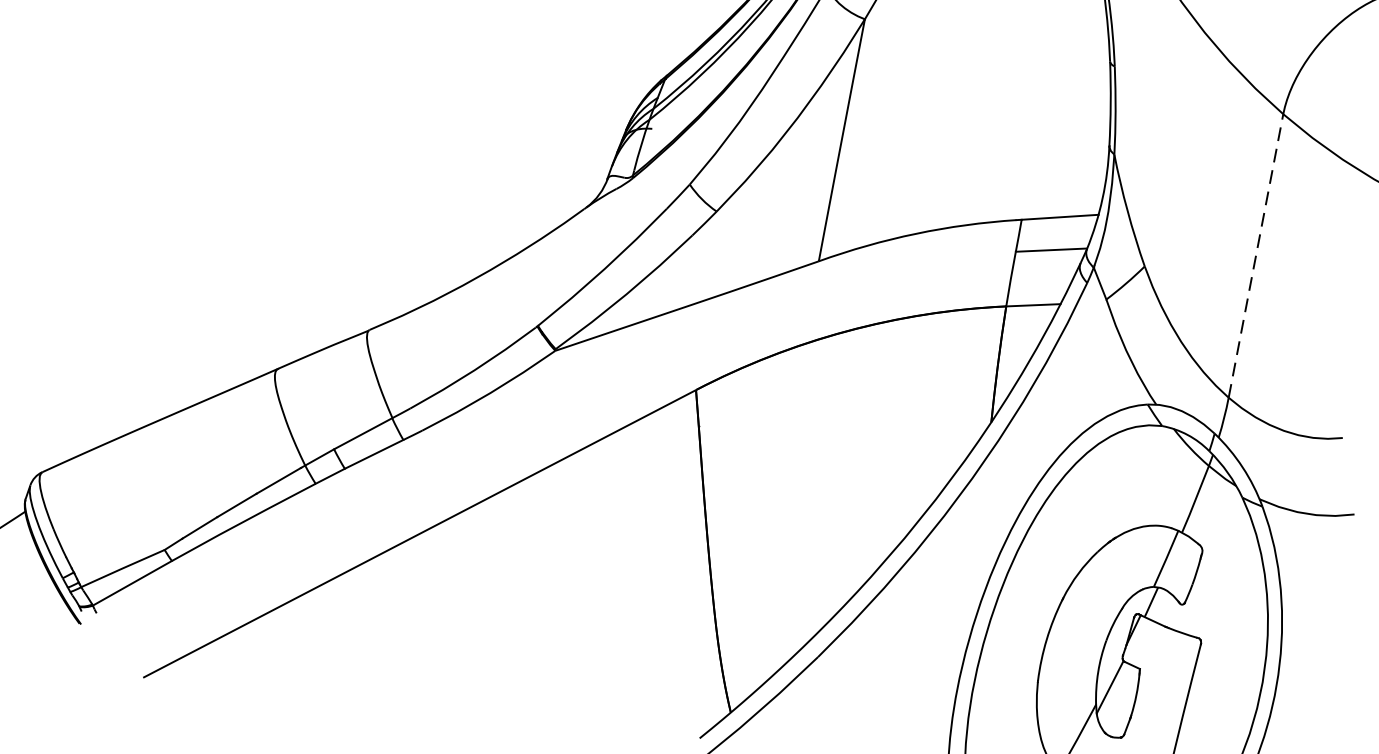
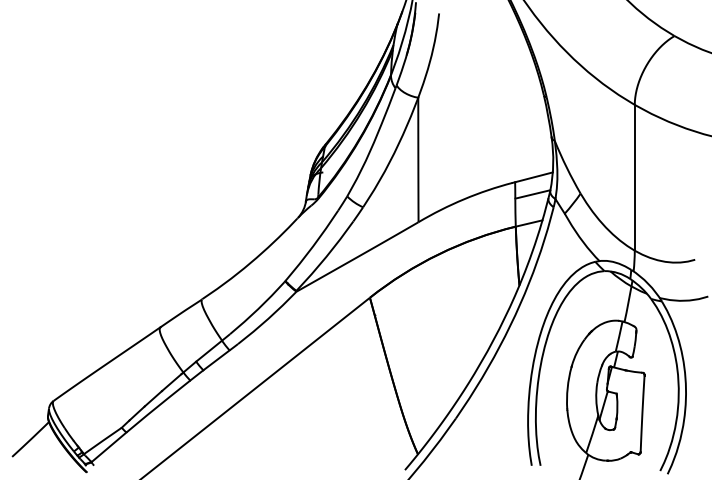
line: (1255, 255) -> (634, 177), dashed -> solid

